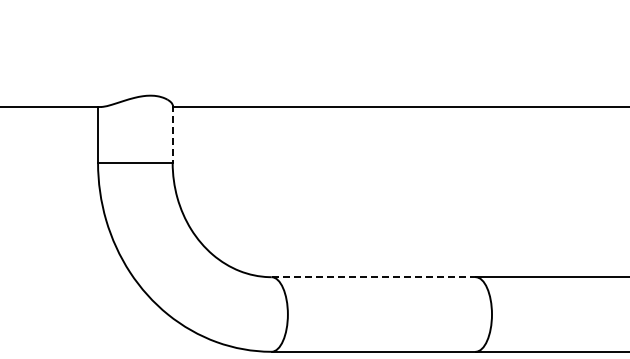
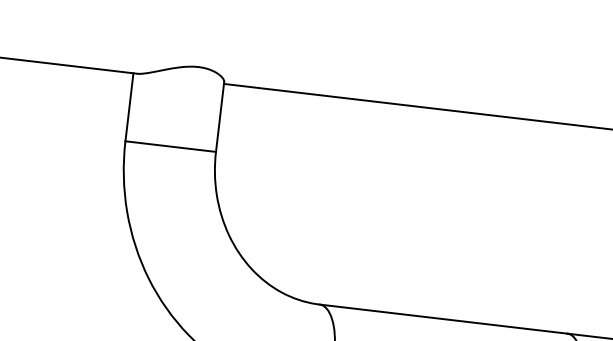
line: (172, 134) -> (219, 117), dashed -> solid
line: (374, 277) -> (444, 319), dashed -> solid

